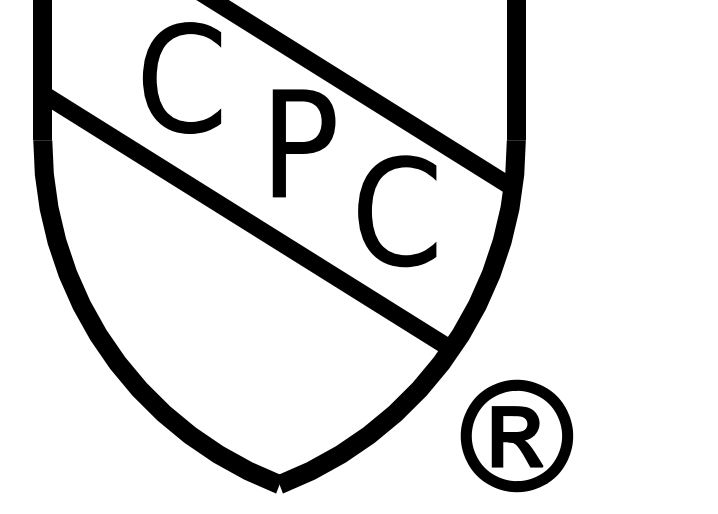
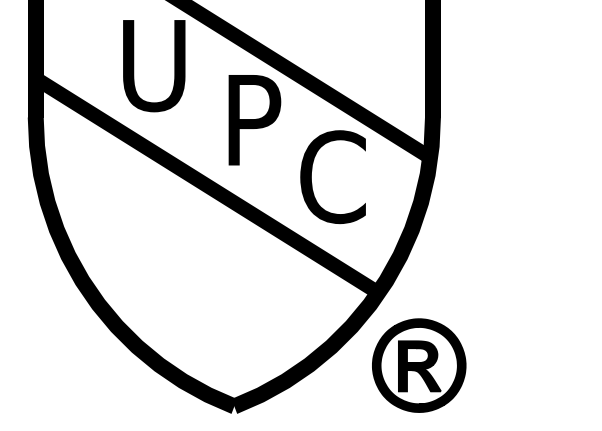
text: (181, 77) -> (152, 64), C -> U
part: (516, 435) -> (418, 365), moved

